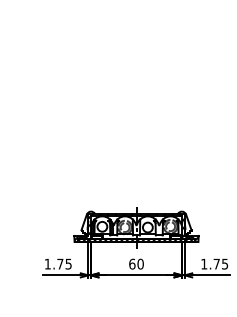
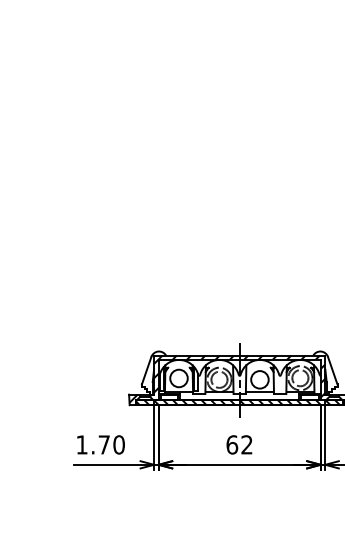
text: (68, 263) -> (118, 443), 1.75 -> 1.70
text: (140, 263) -> (246, 443), 60 -> 62

